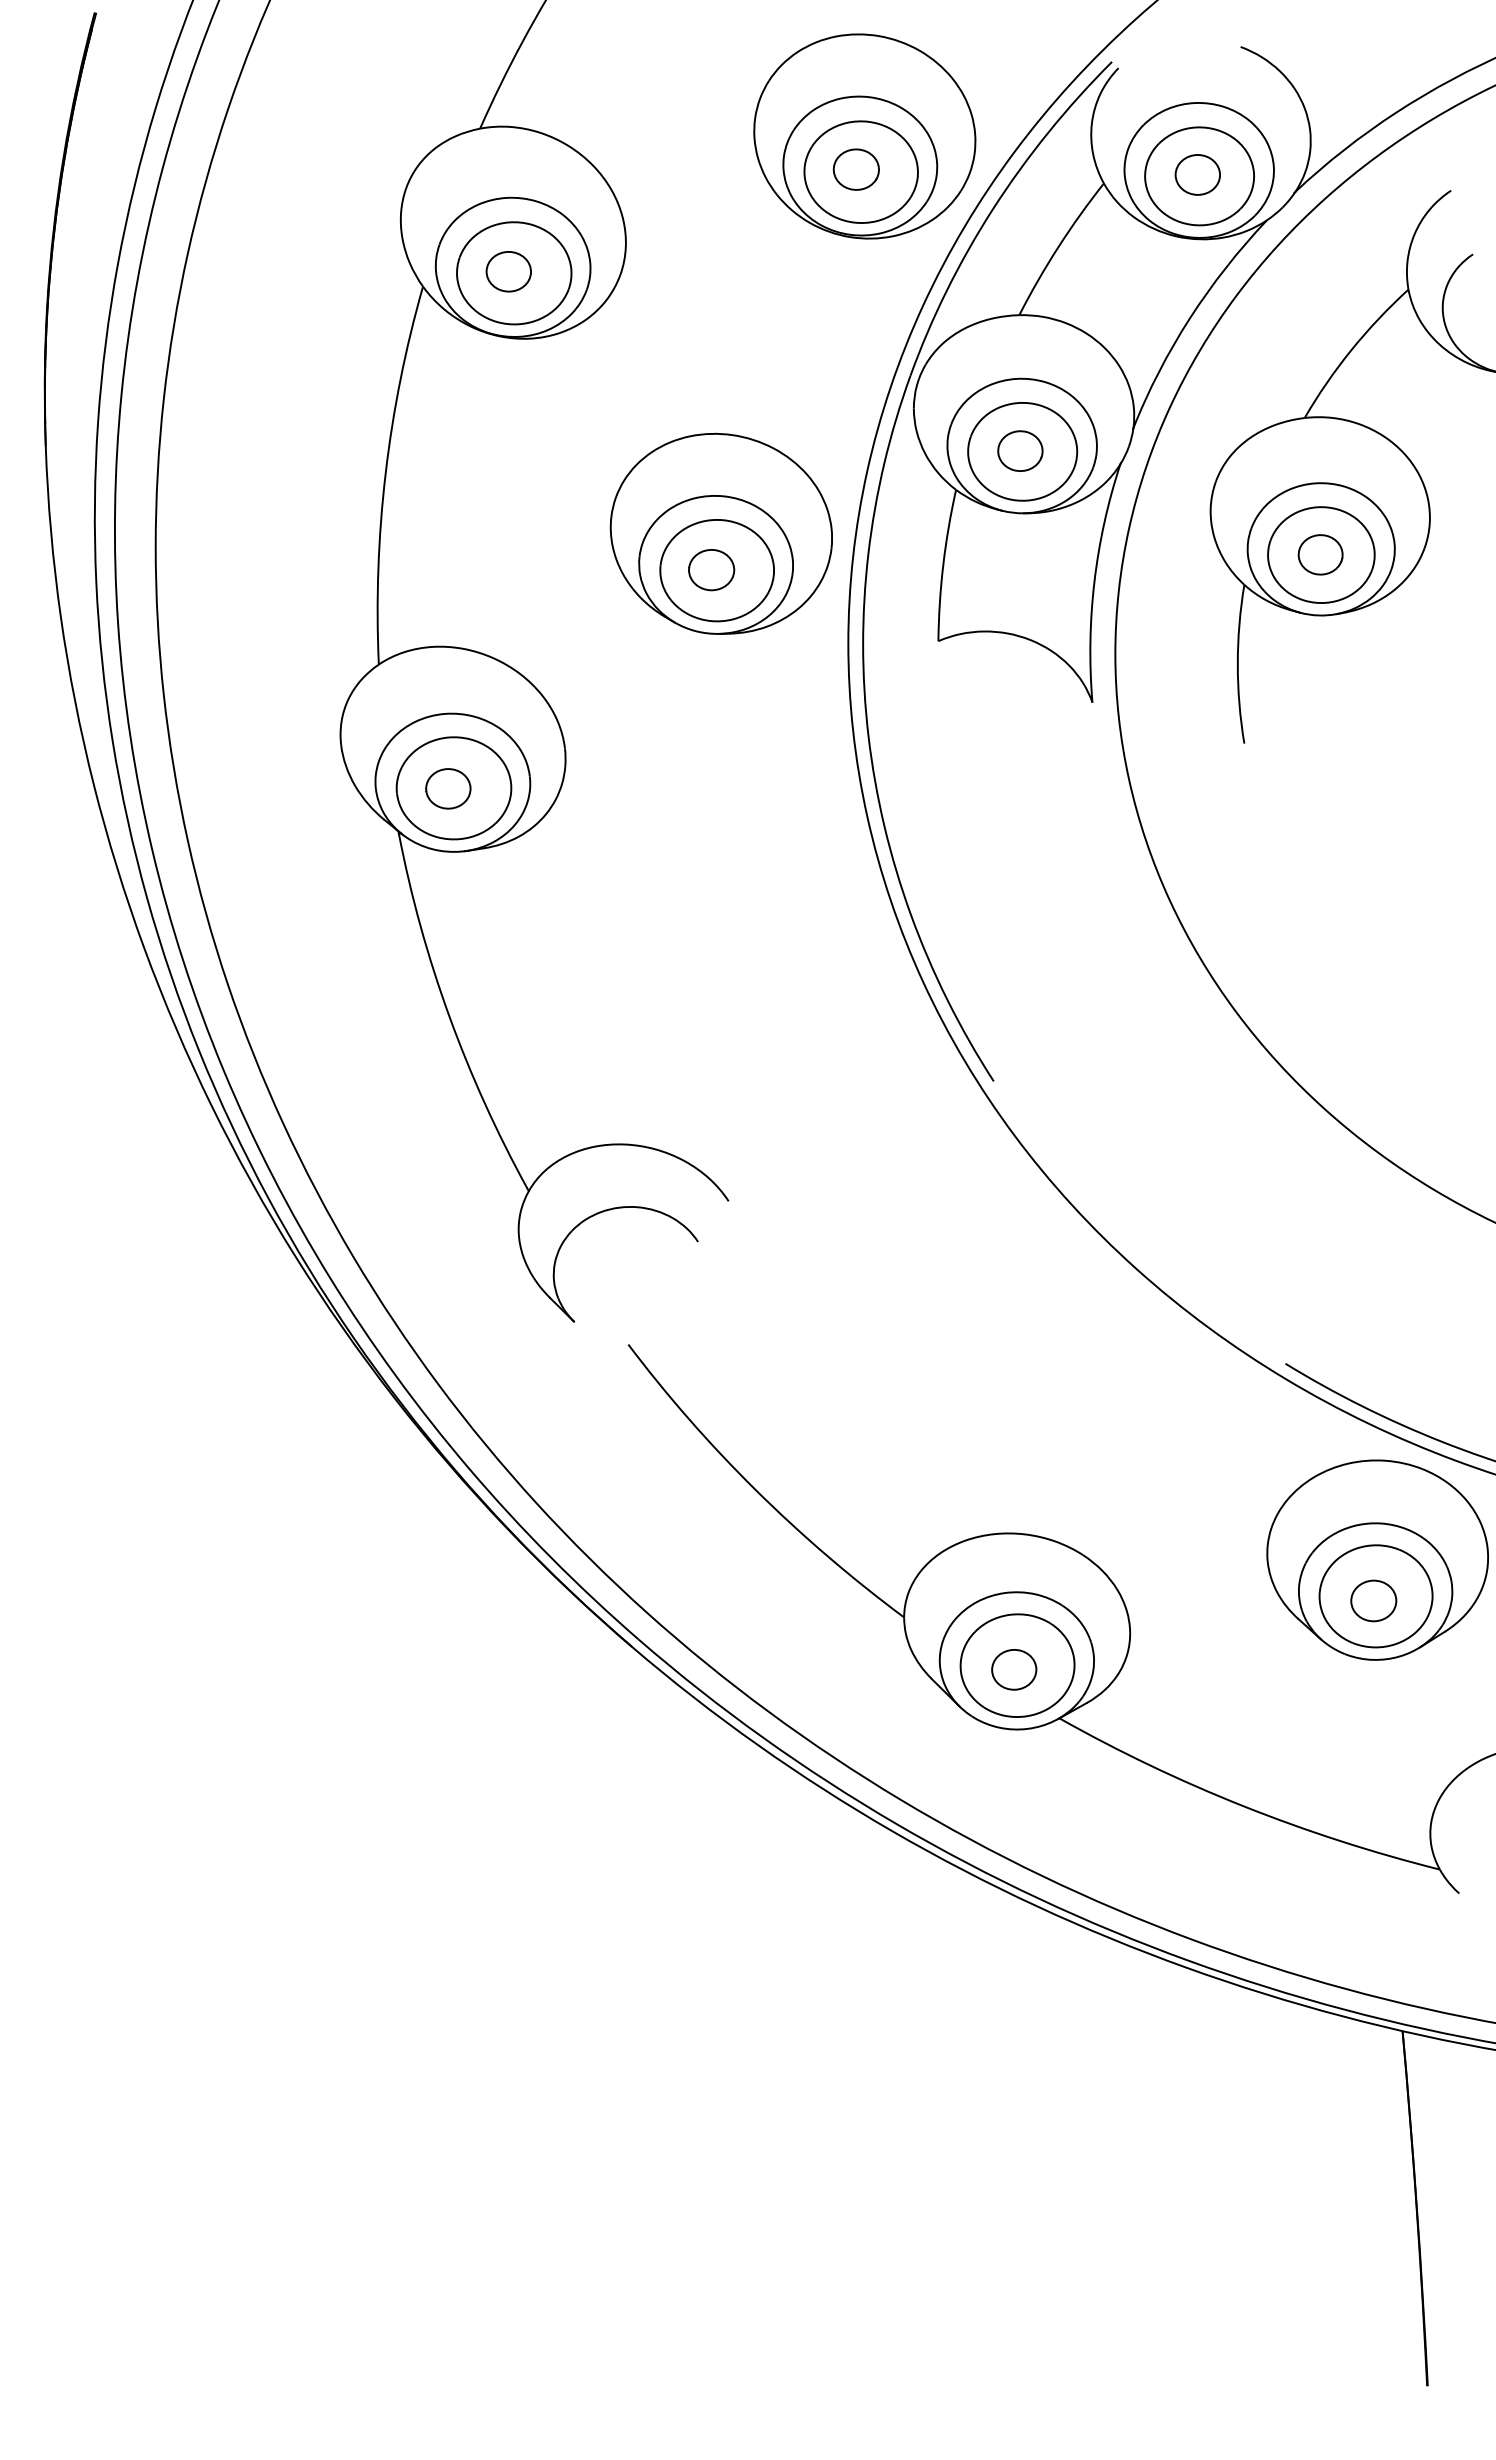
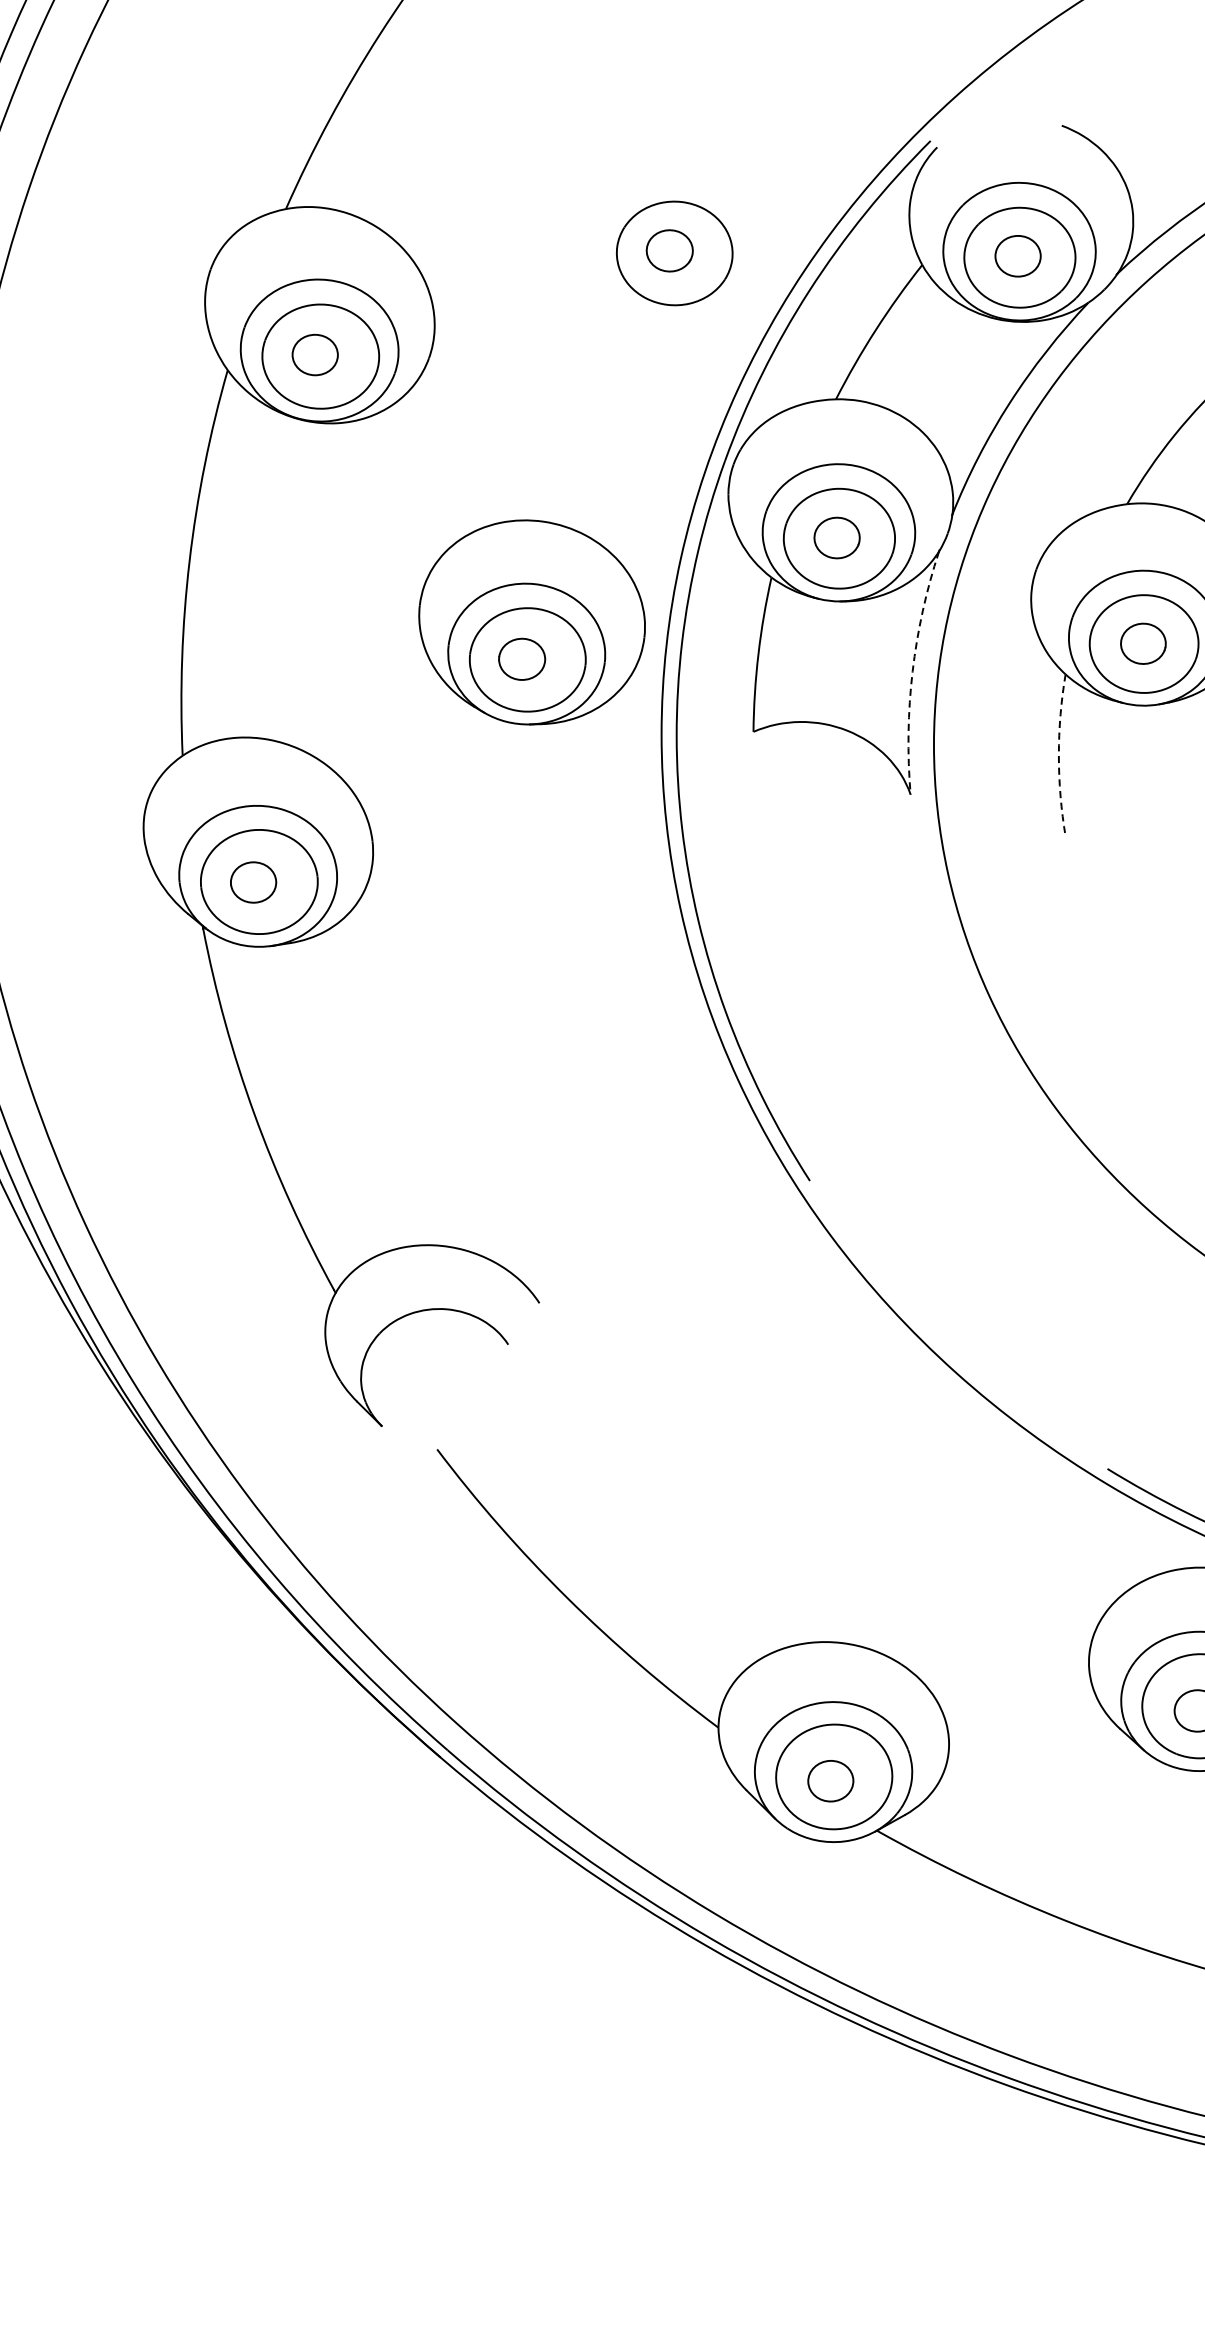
part: (864, 136) -> (678, 217), removed
arc: (1094, 582) -> (912, 672), solid -> dashed
arc: (1237, 664) -> (1058, 755), solid -> dashed

